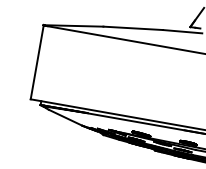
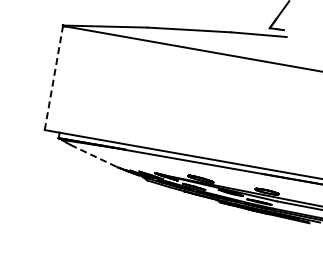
line: (36, 62) -> (53, 78), solid -> dashed
line: (65, 118) -> (94, 156), solid -> dashed

